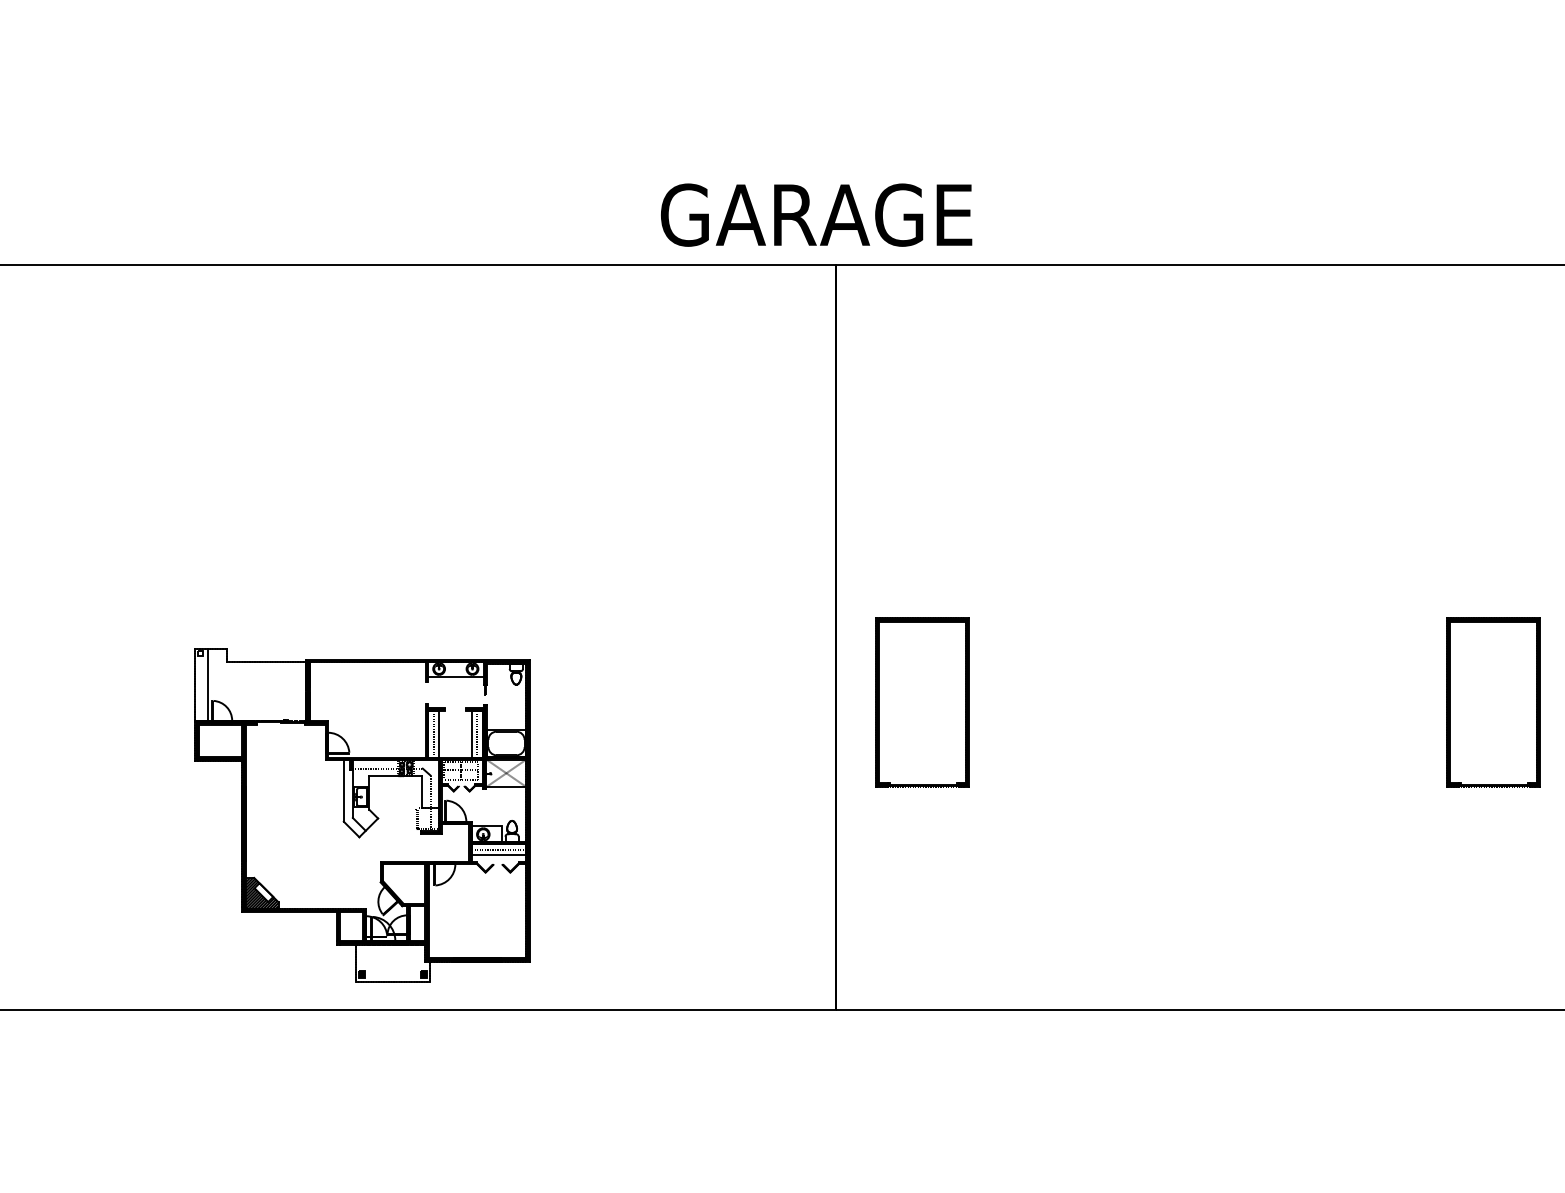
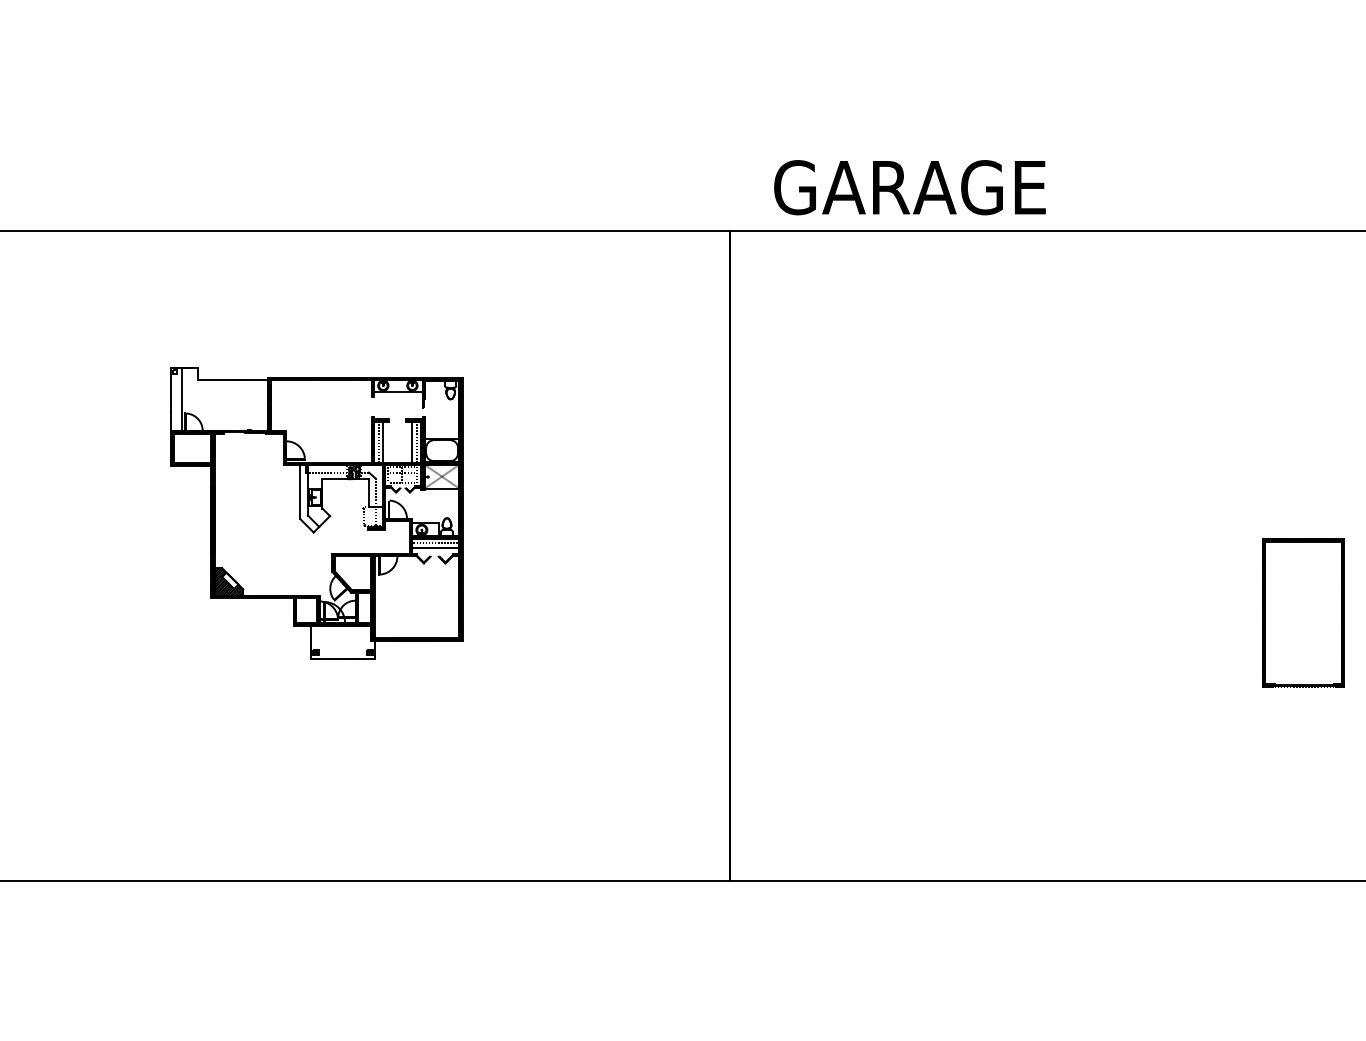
text: (816, 214) -> (909, 187), moved
part: (922, 702) -> (805, 613), removed
part: (362, 815) -> (316, 513), moved

